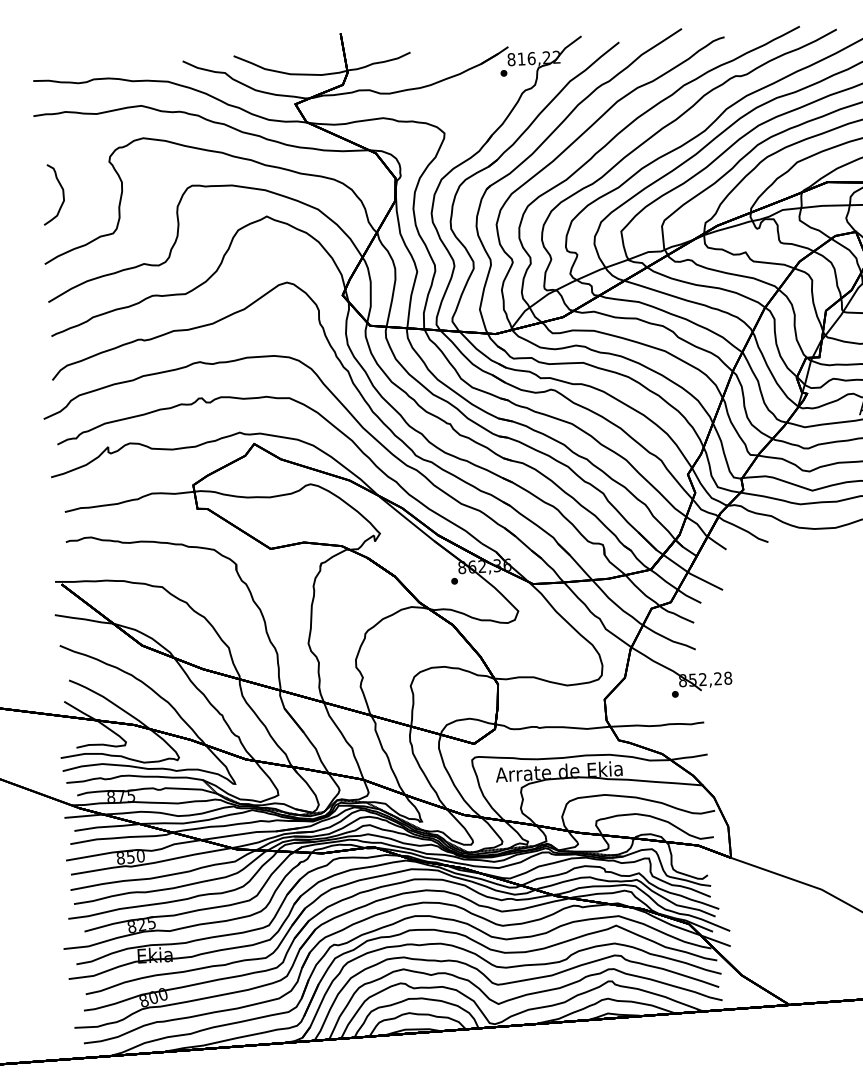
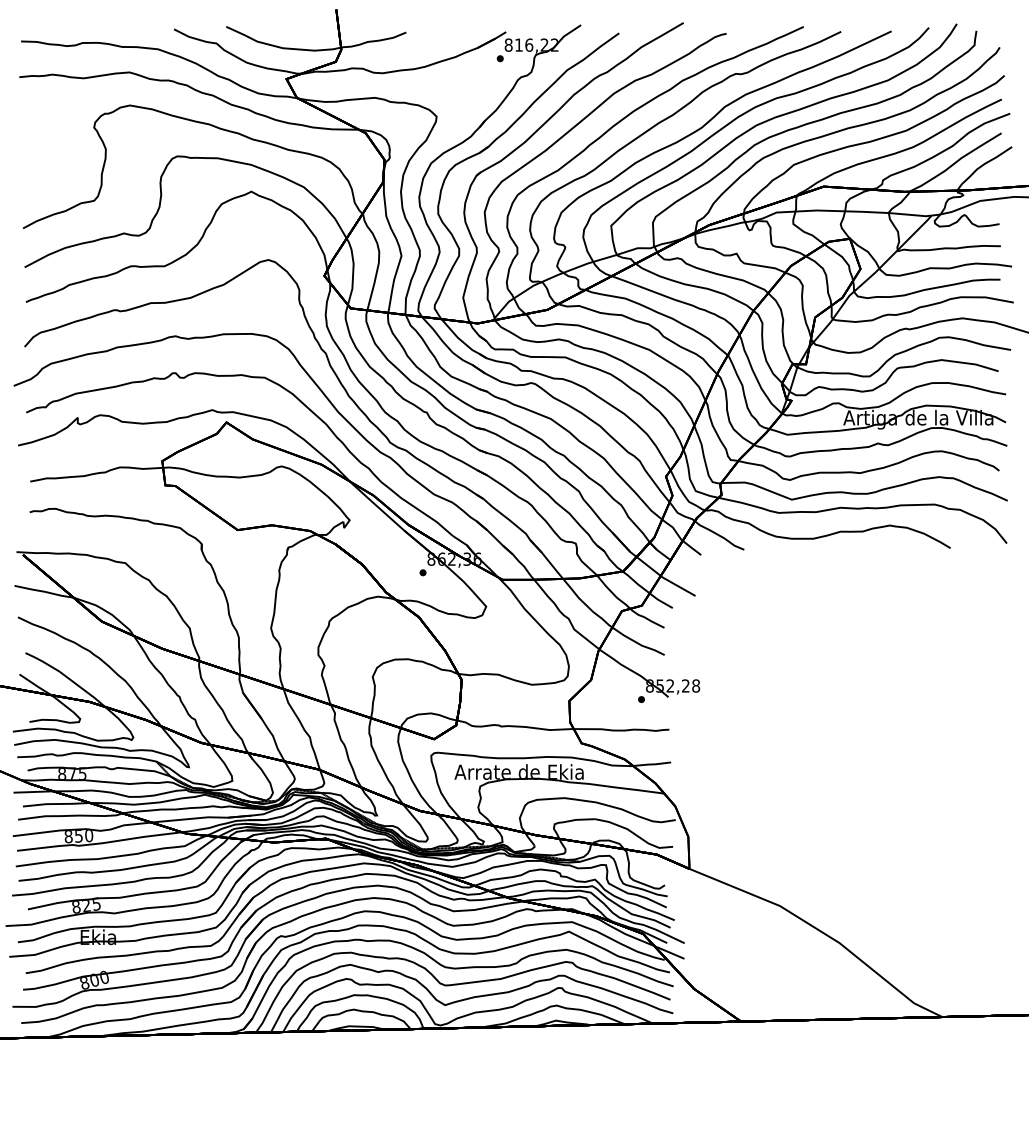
curve: (62, 192) -> (44, 156), removed

